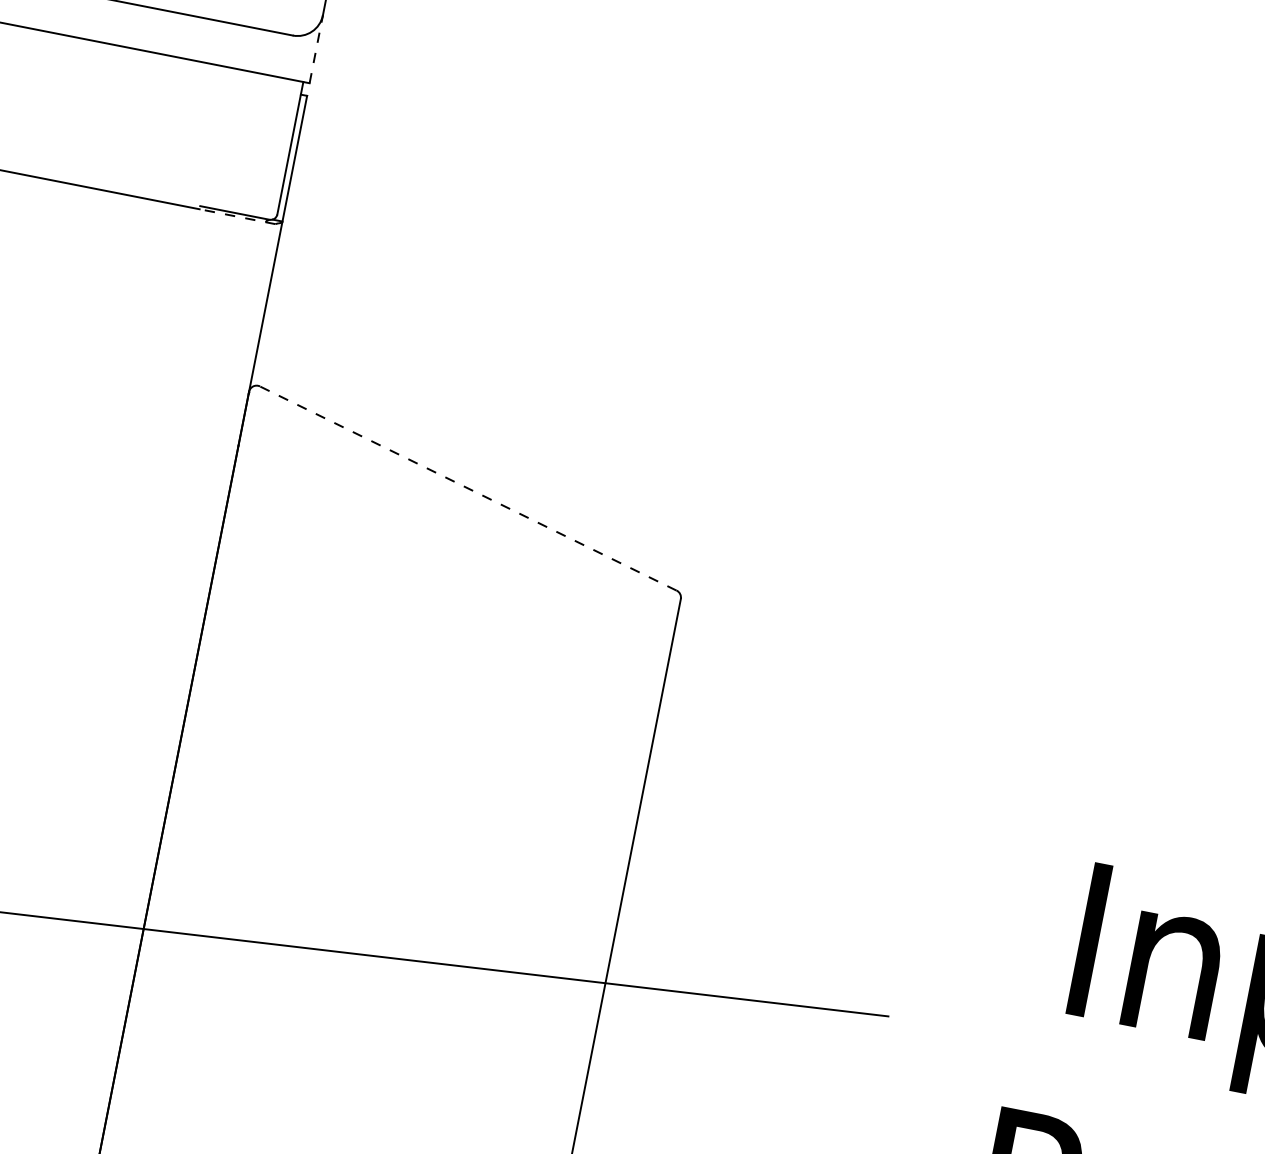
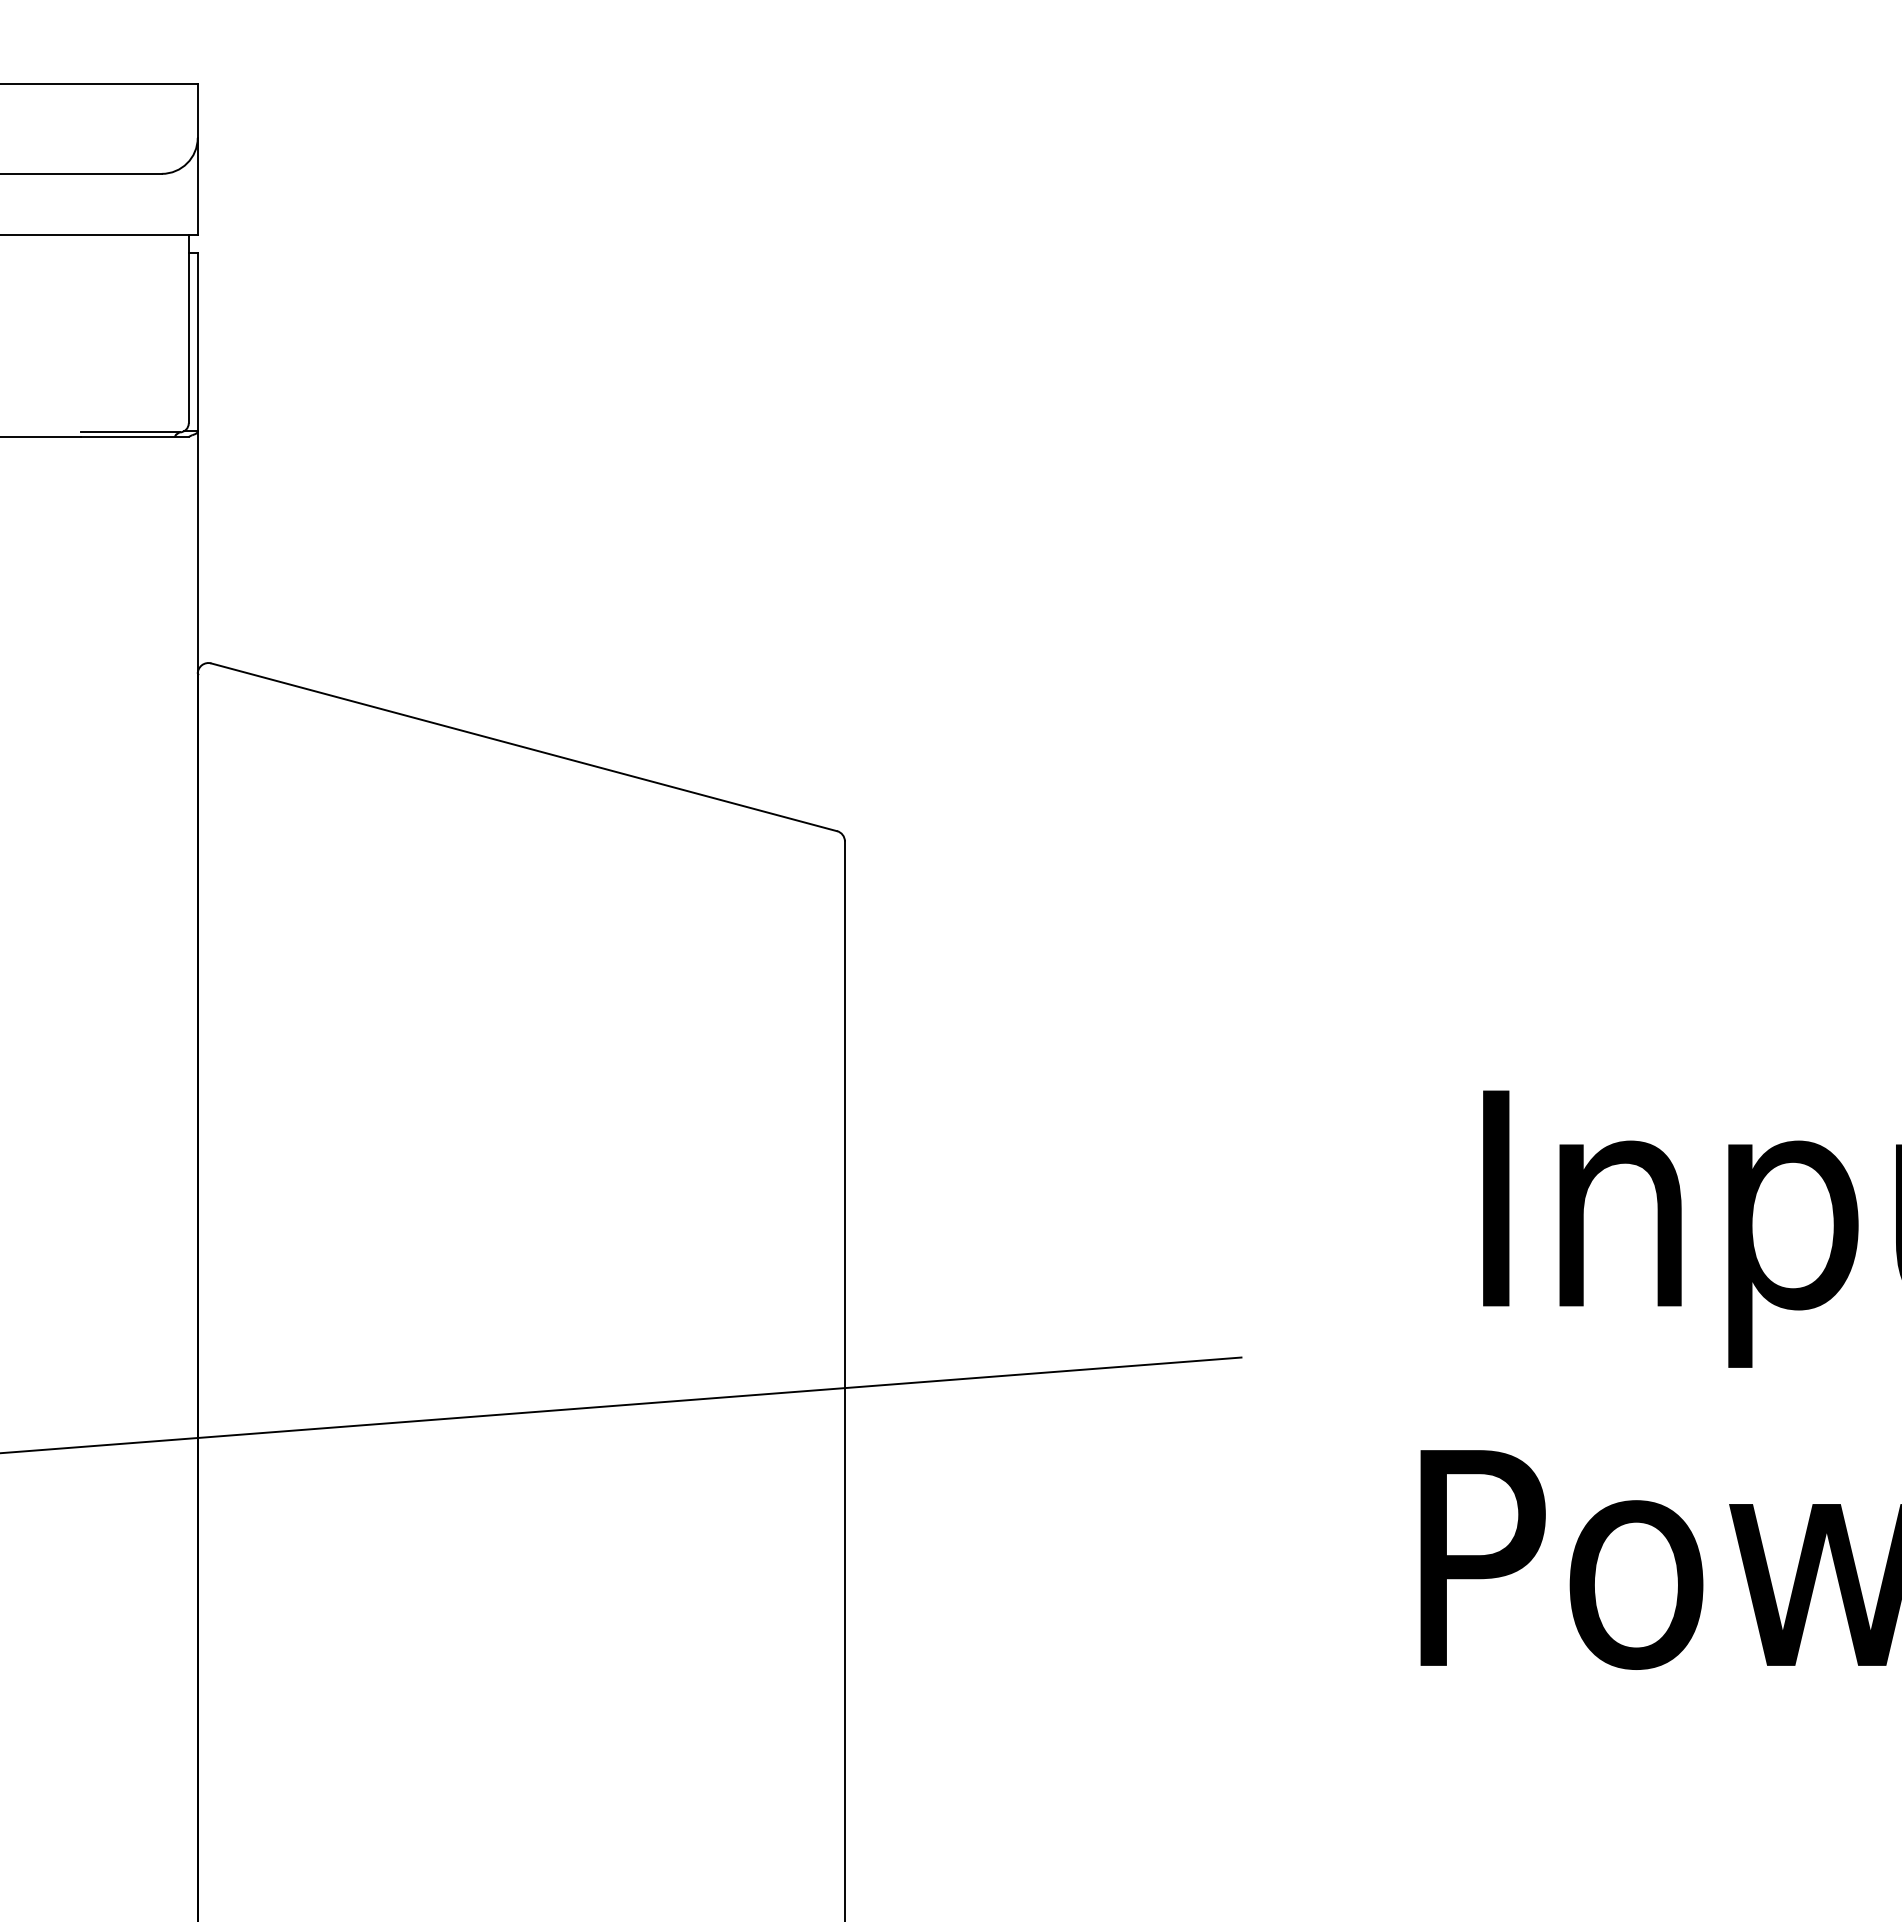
line: (316, 48) -> (197, 185), dashed -> solid
line: (237, 216) -> (134, 436), dashed -> solid
line: (468, 488) -> (524, 747), dashed -> solid

